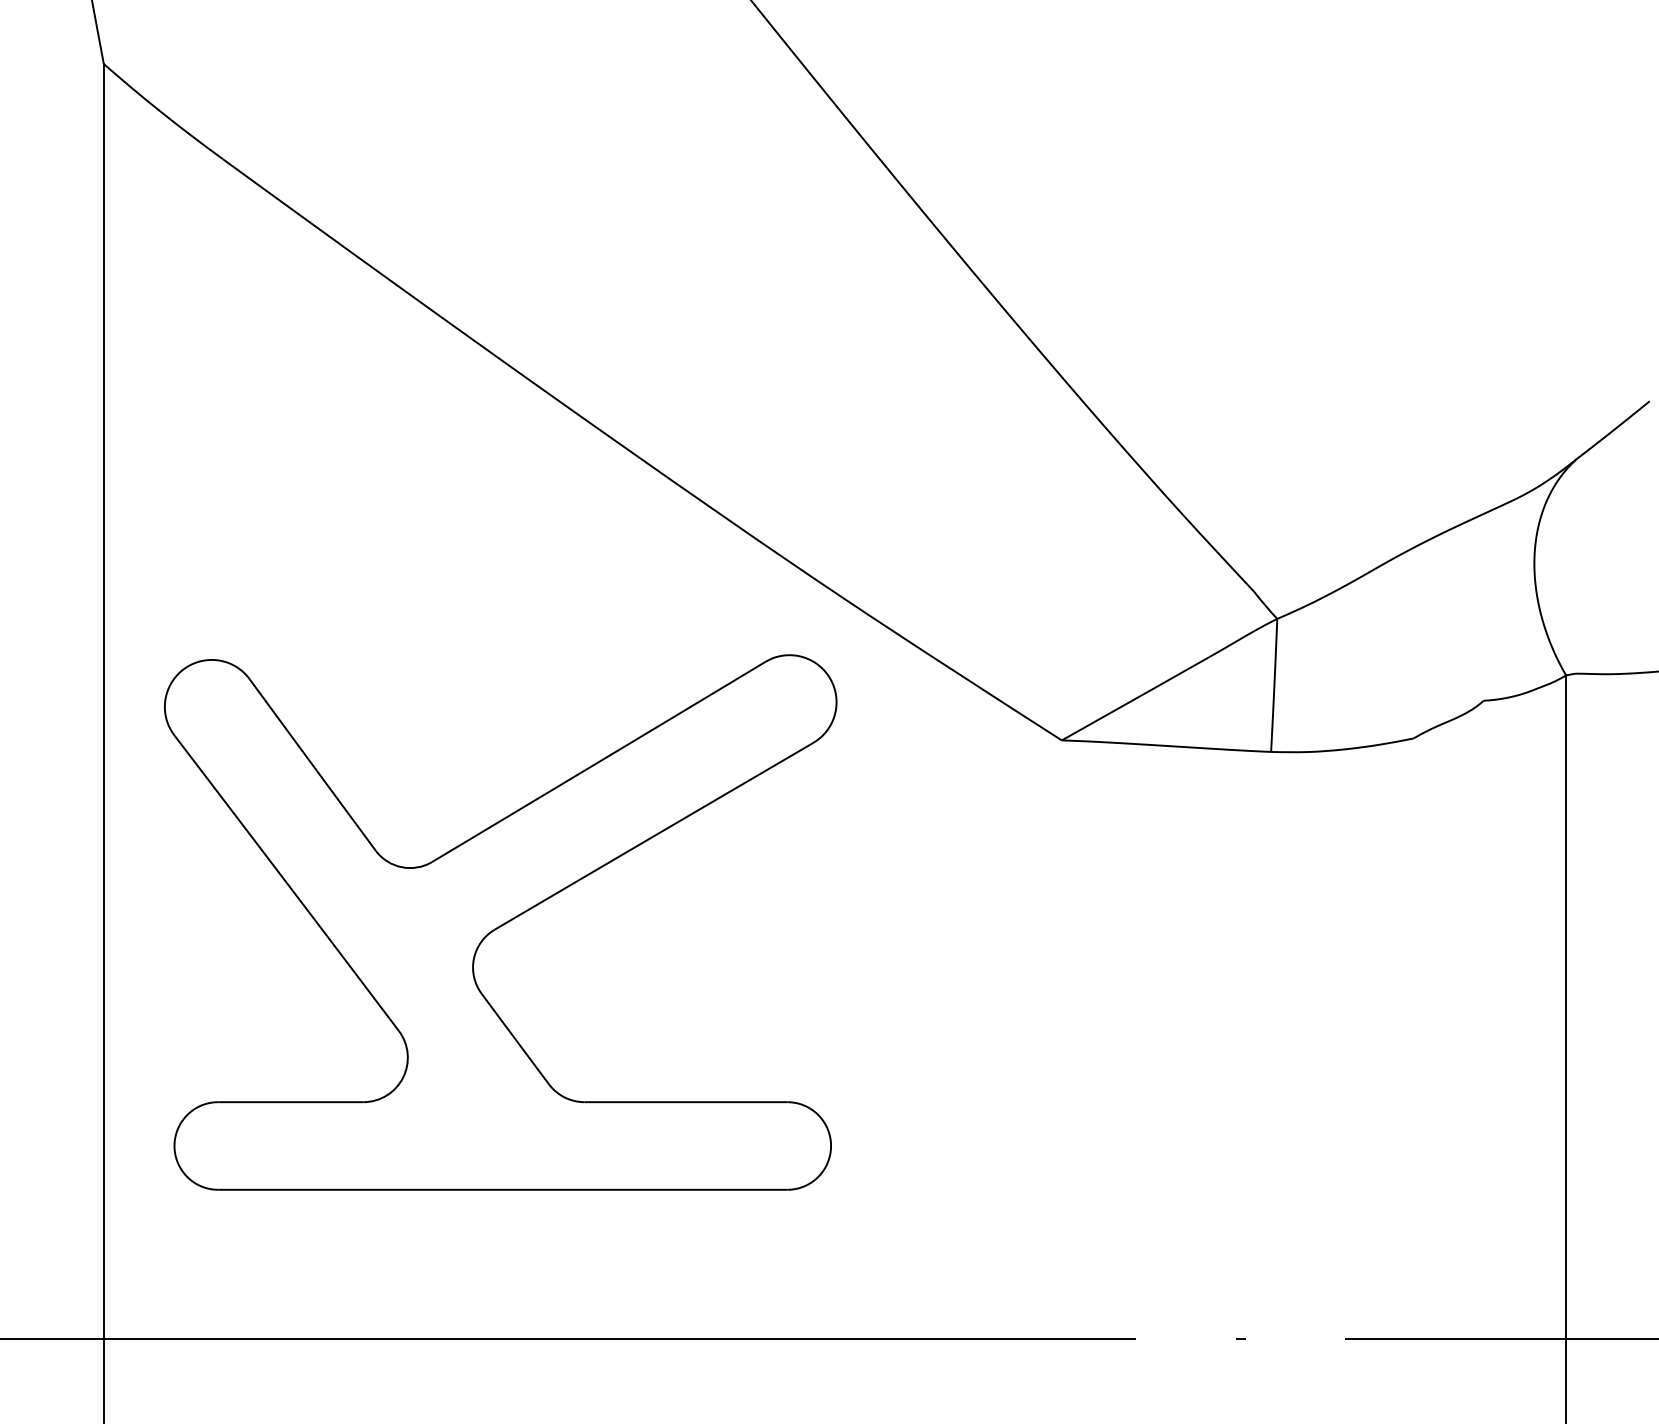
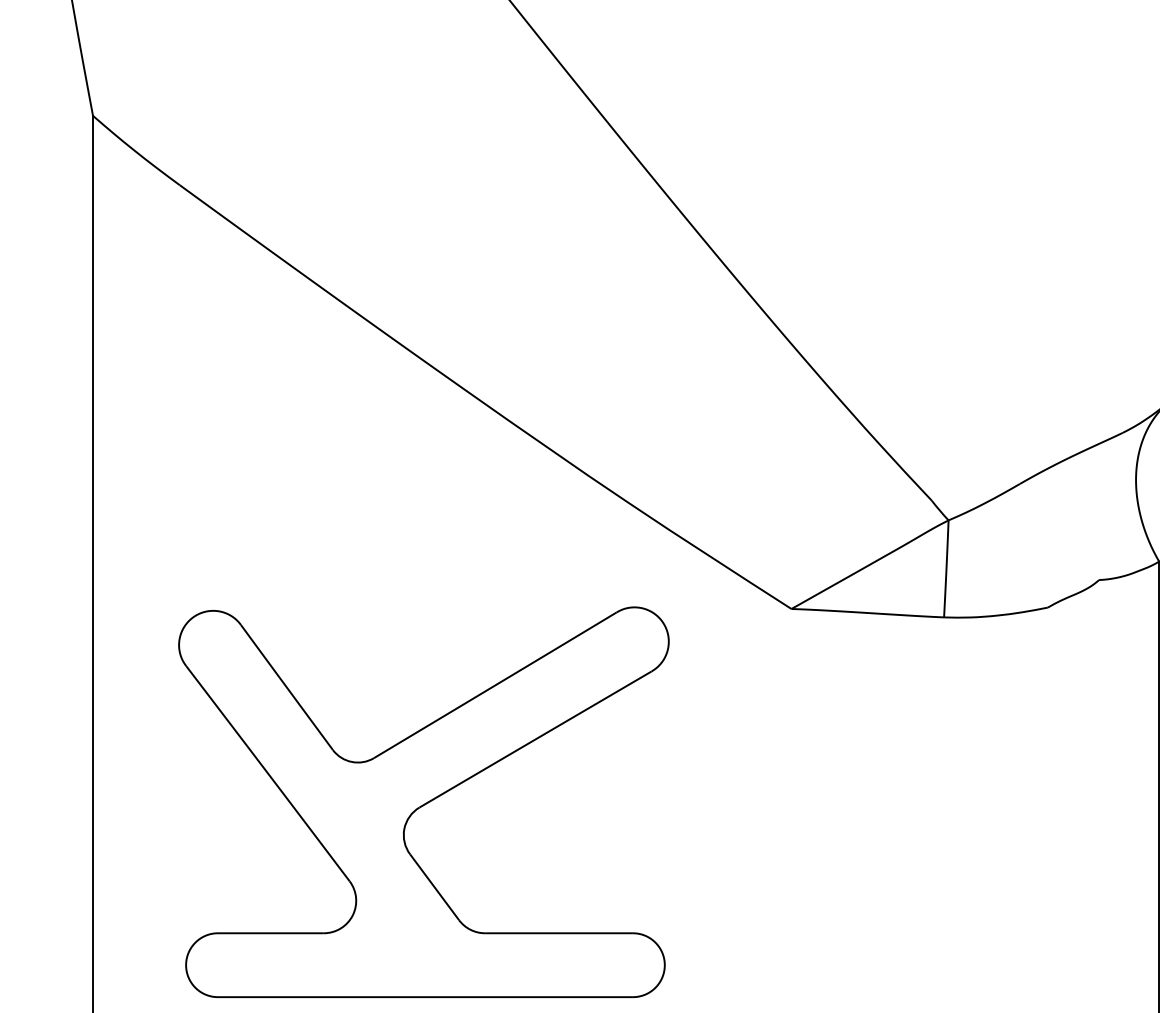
part: (500, 922) -> (423, 802), moved

